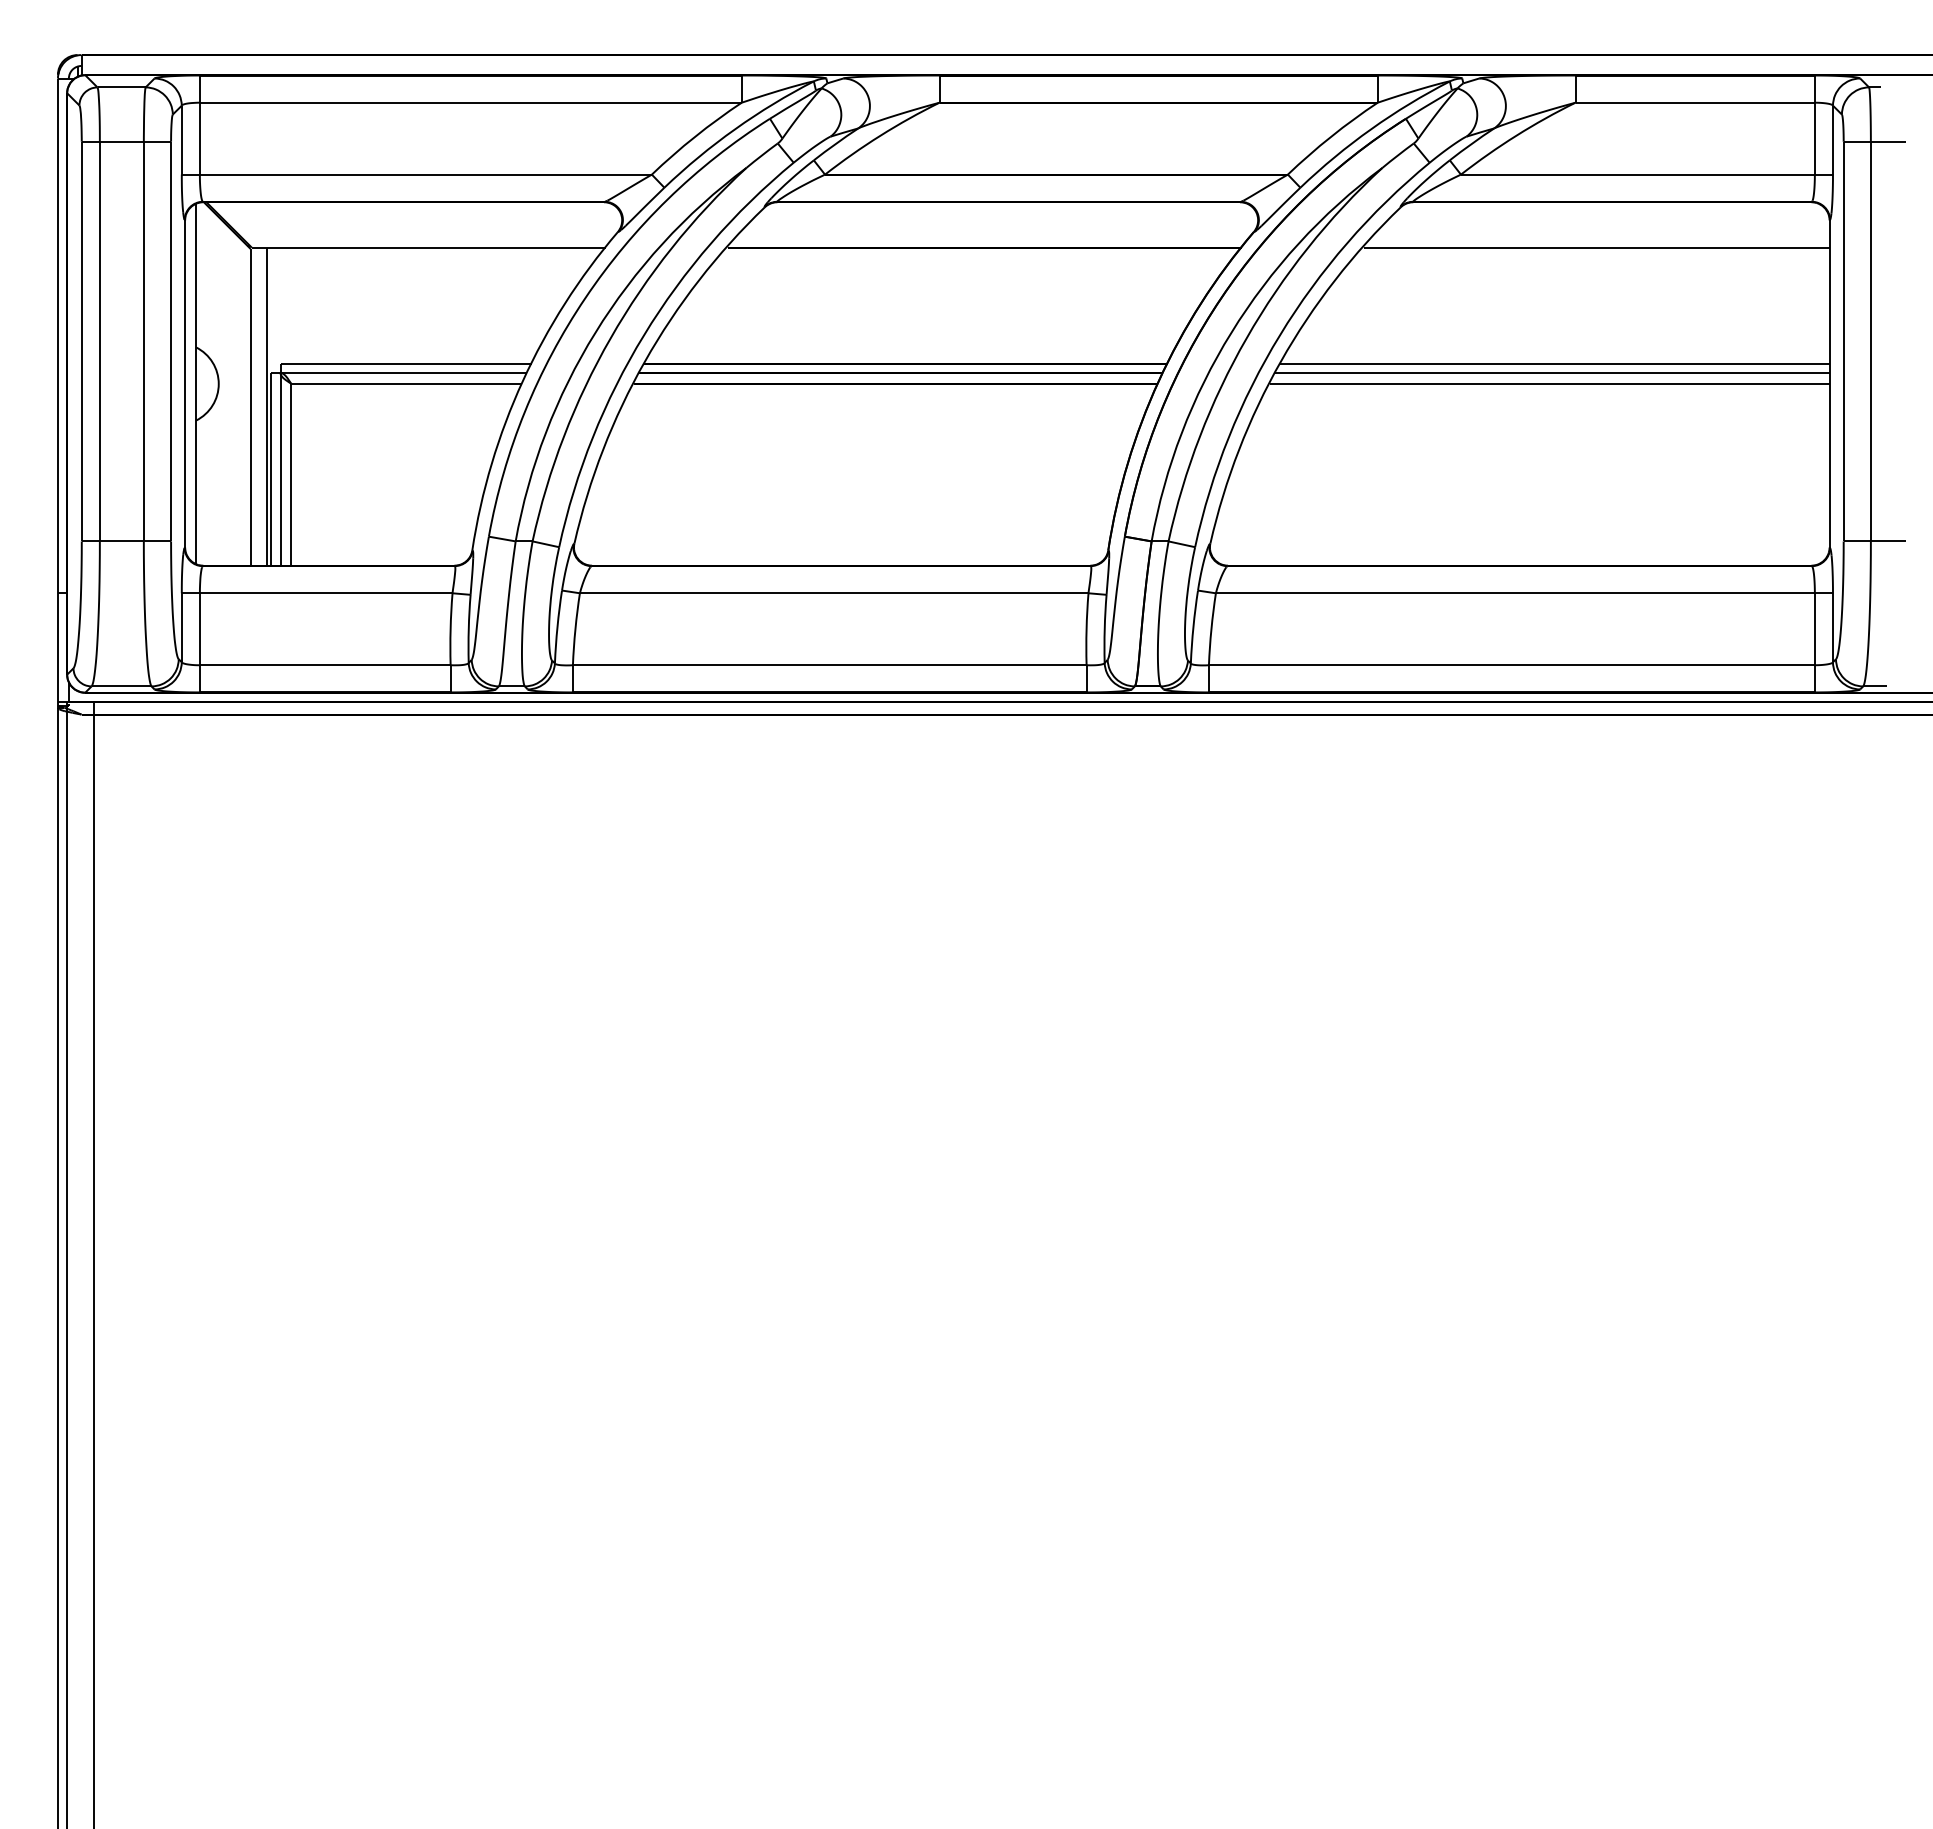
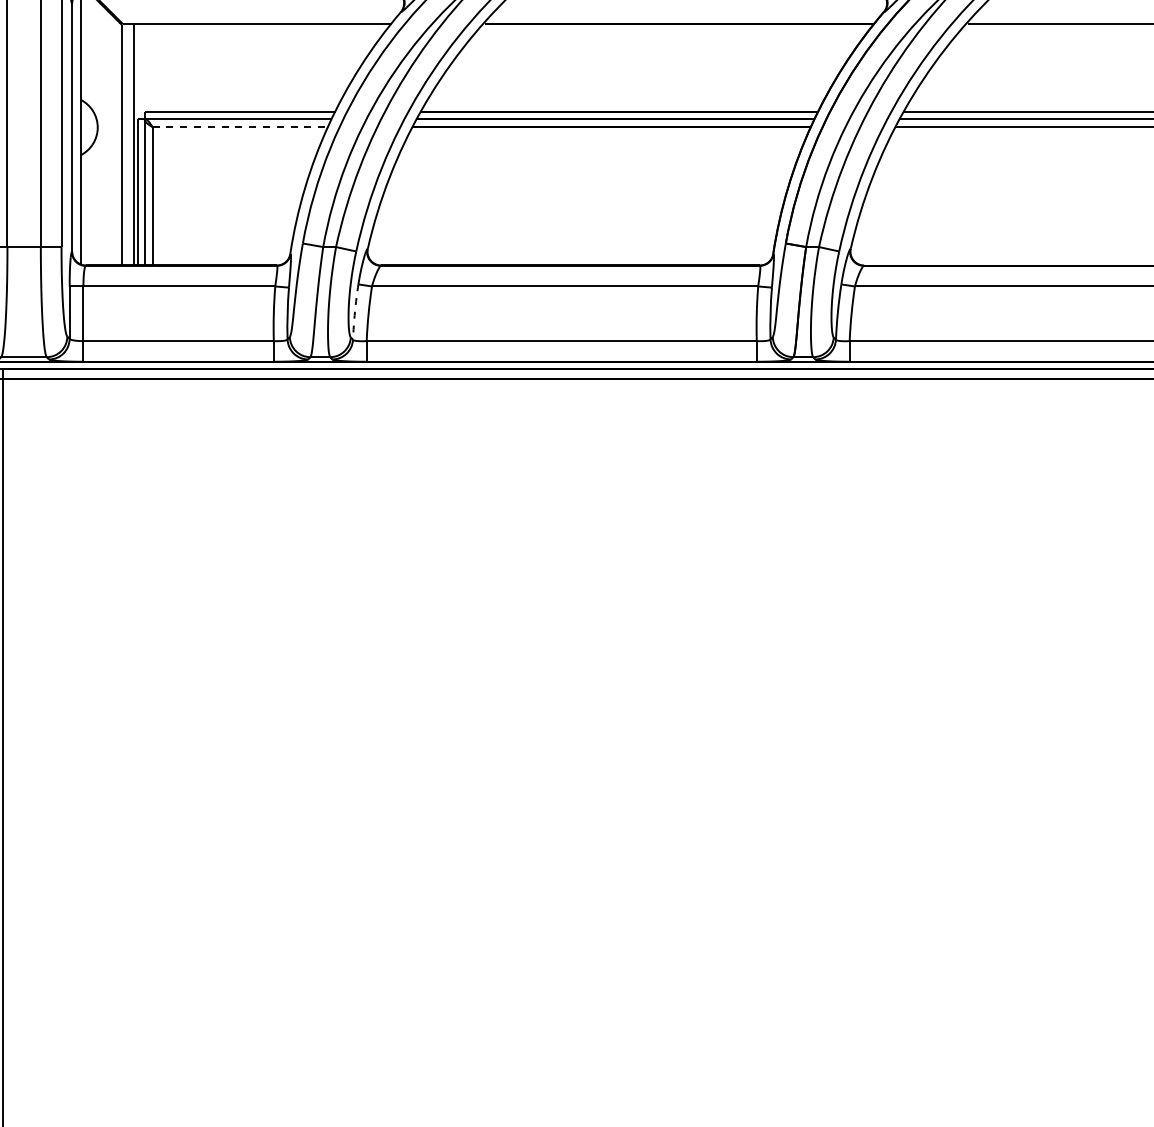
line: (406, 383) -> (240, 127), solid -> dashed
line: (557, 626) -> (354, 311), solid -> dashed

